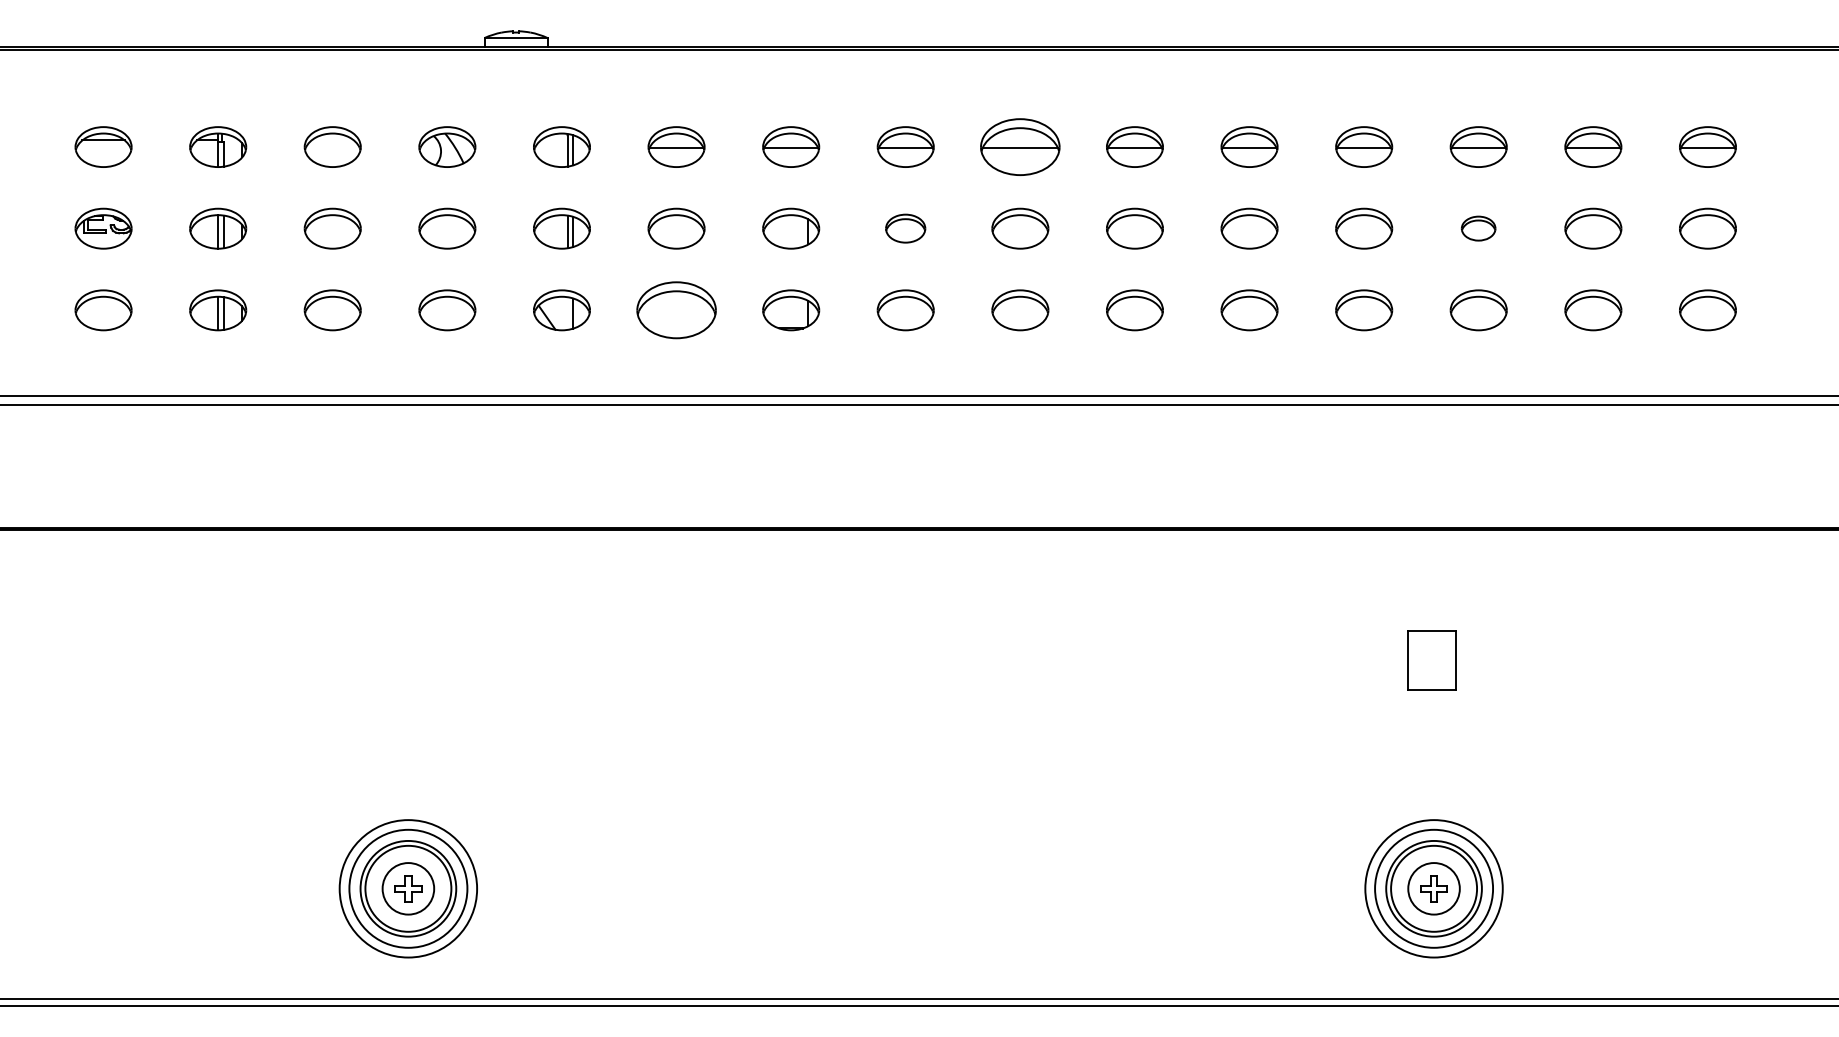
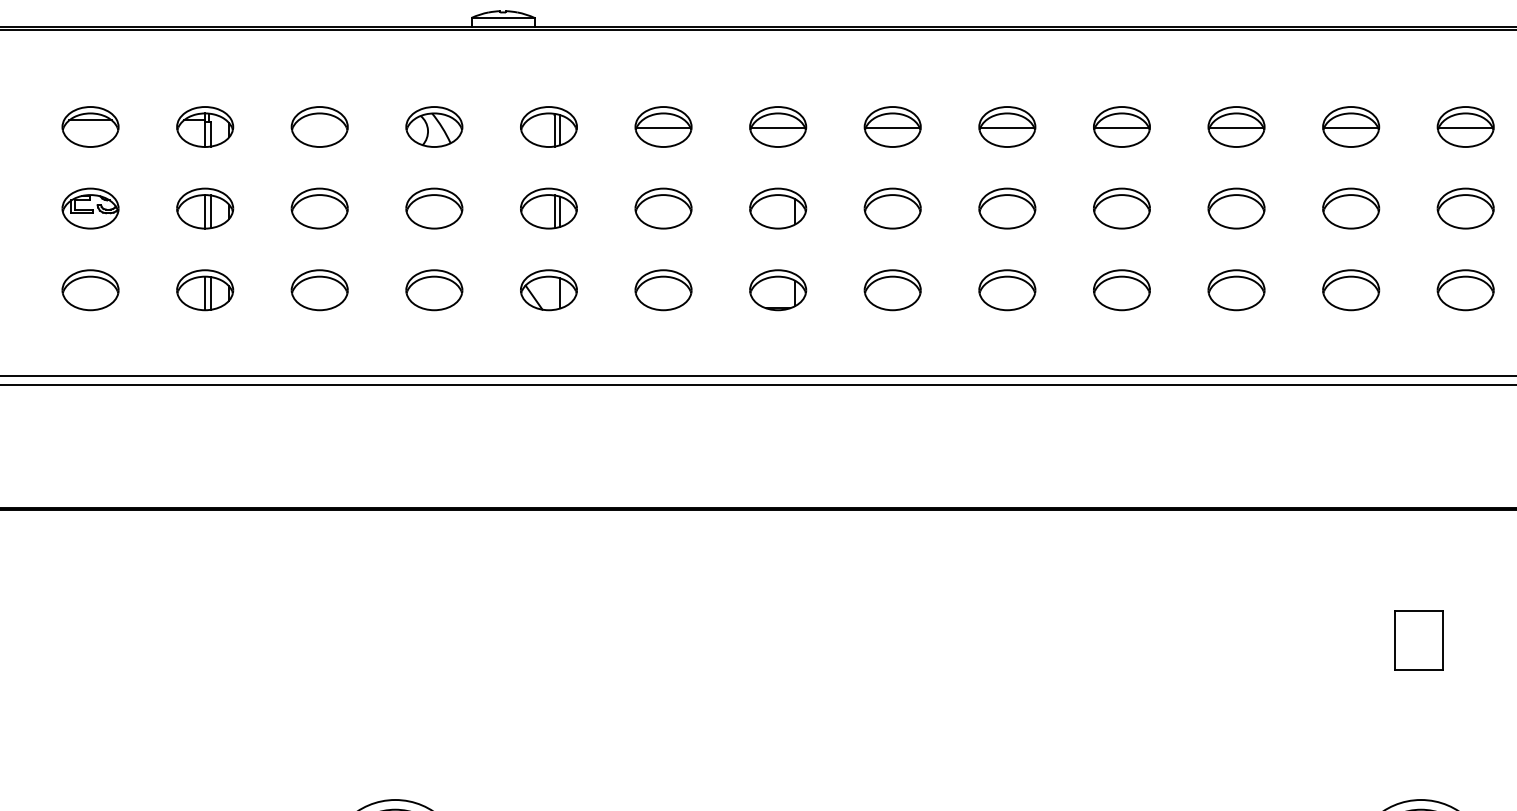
part: (1020, 146) -> (1007, 126), size x0.71
part: (905, 228) -> (892, 208), size x1.43
part: (1478, 228) -> (1465, 208), size x1.67
part: (676, 310) -> (663, 290), size x0.71

